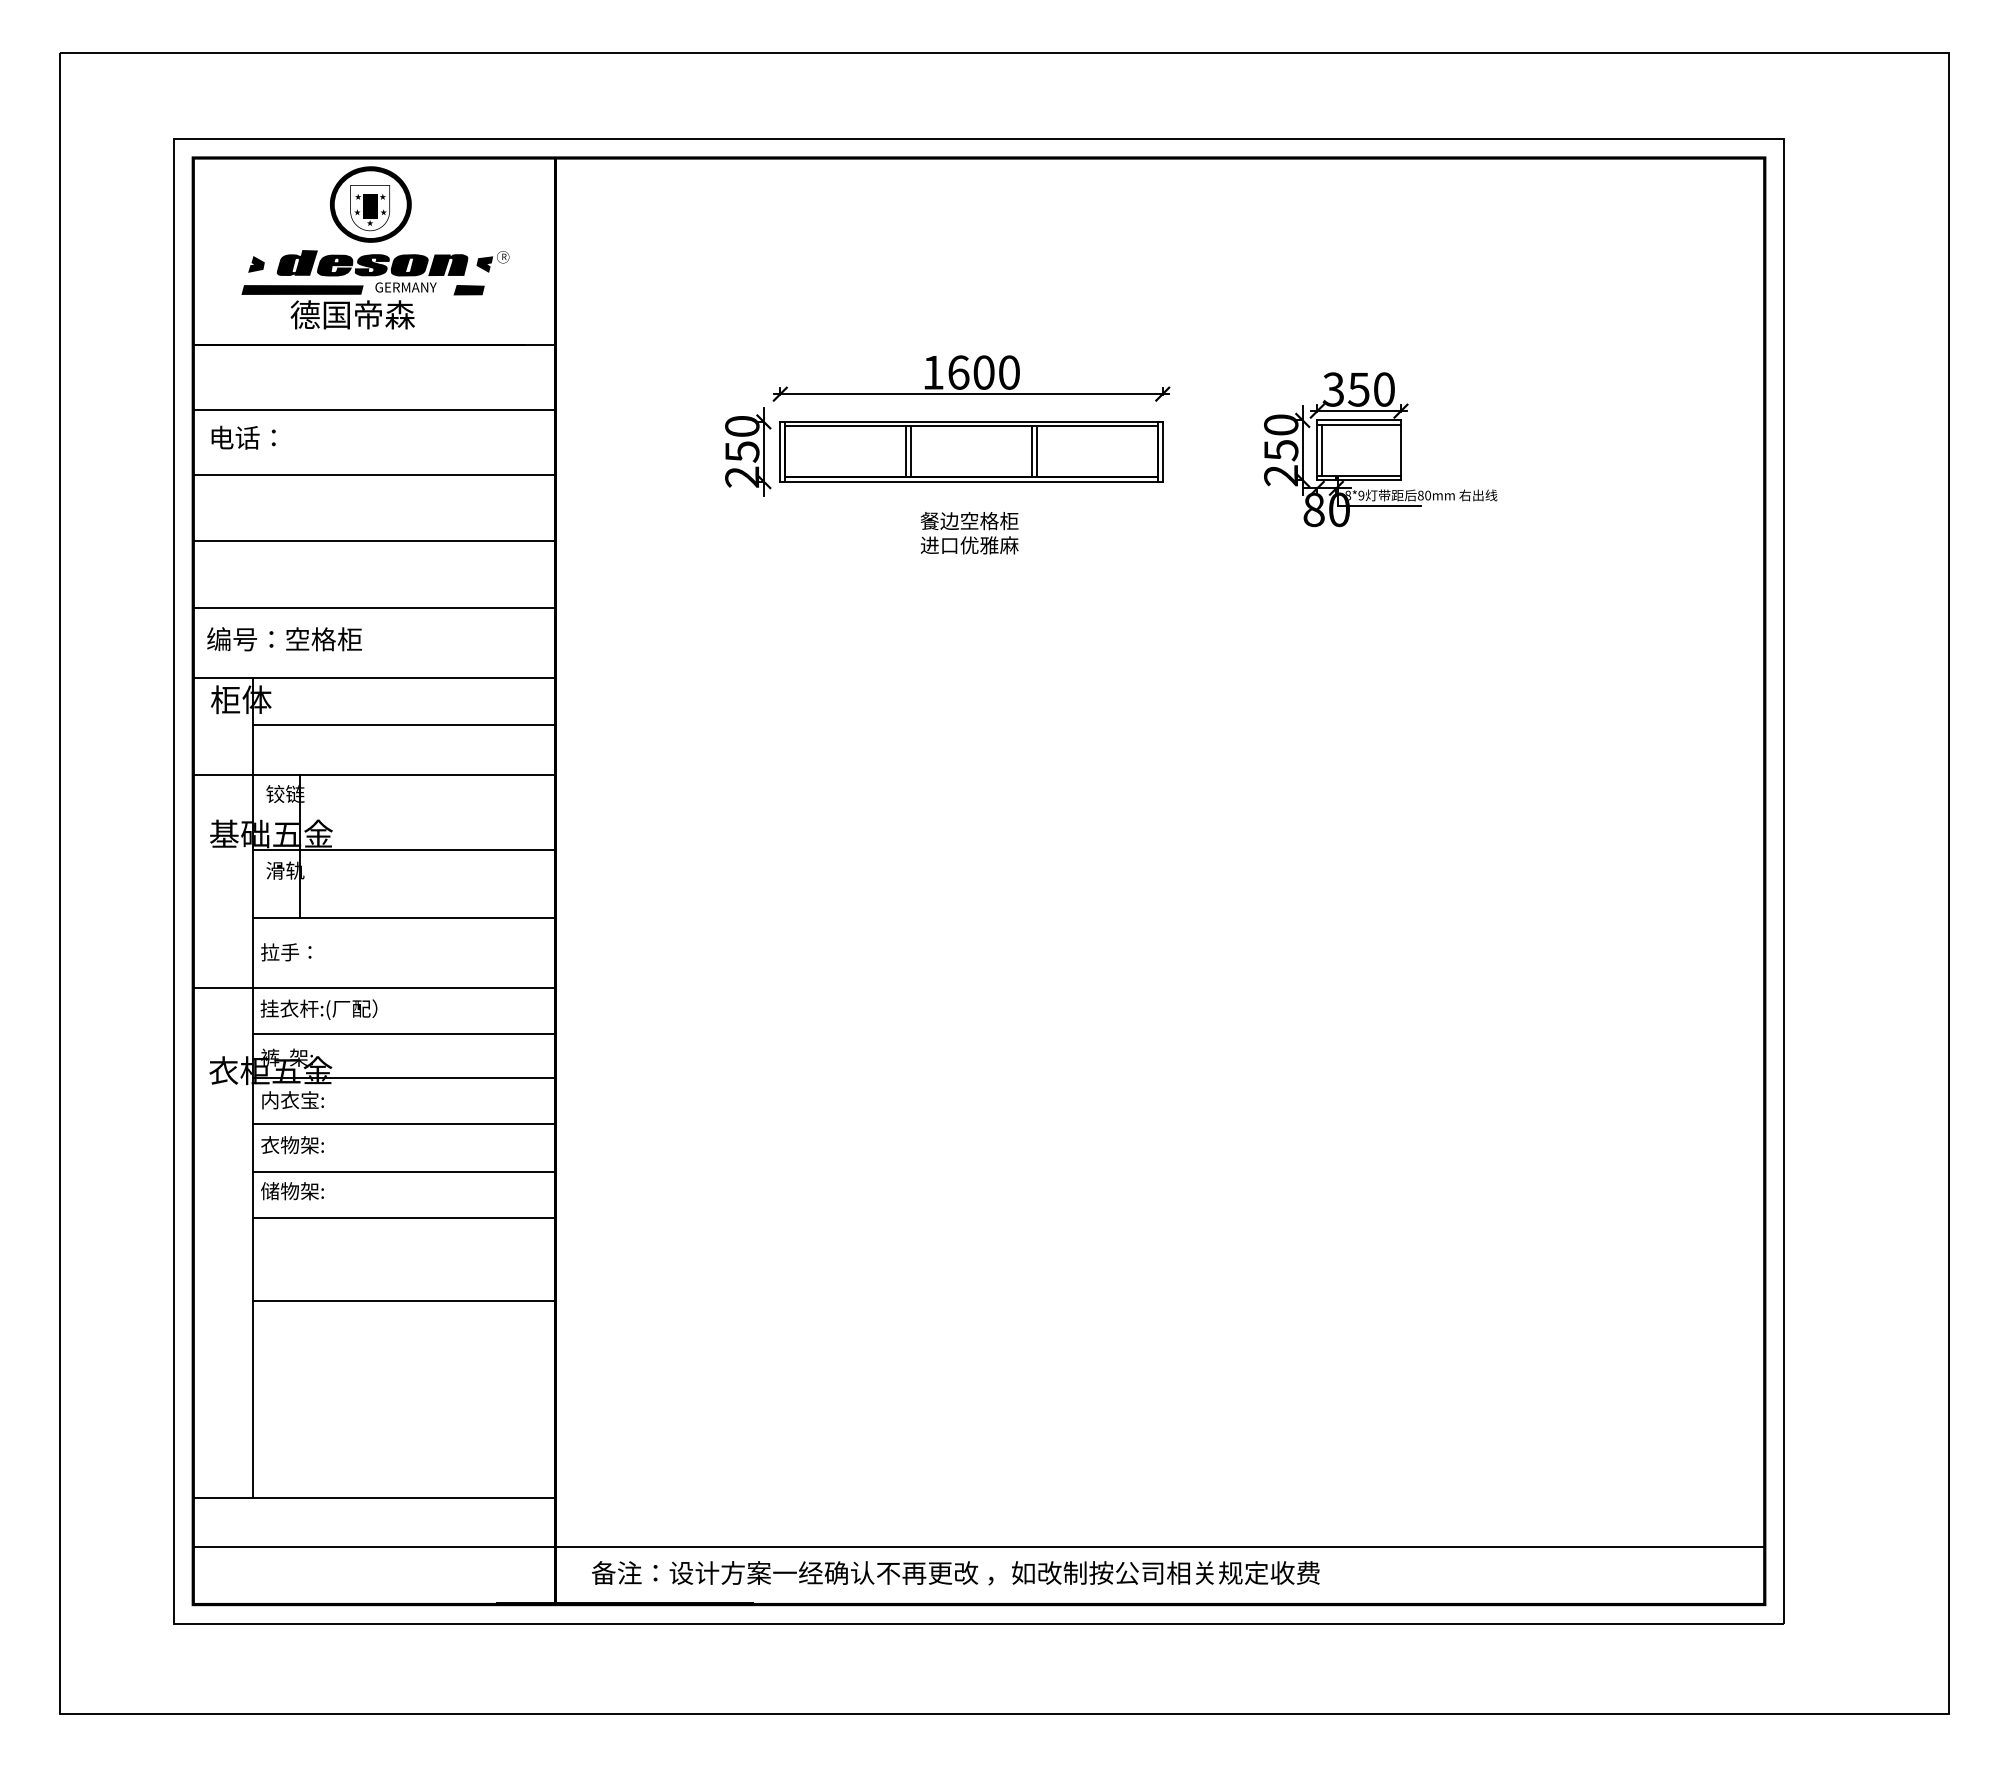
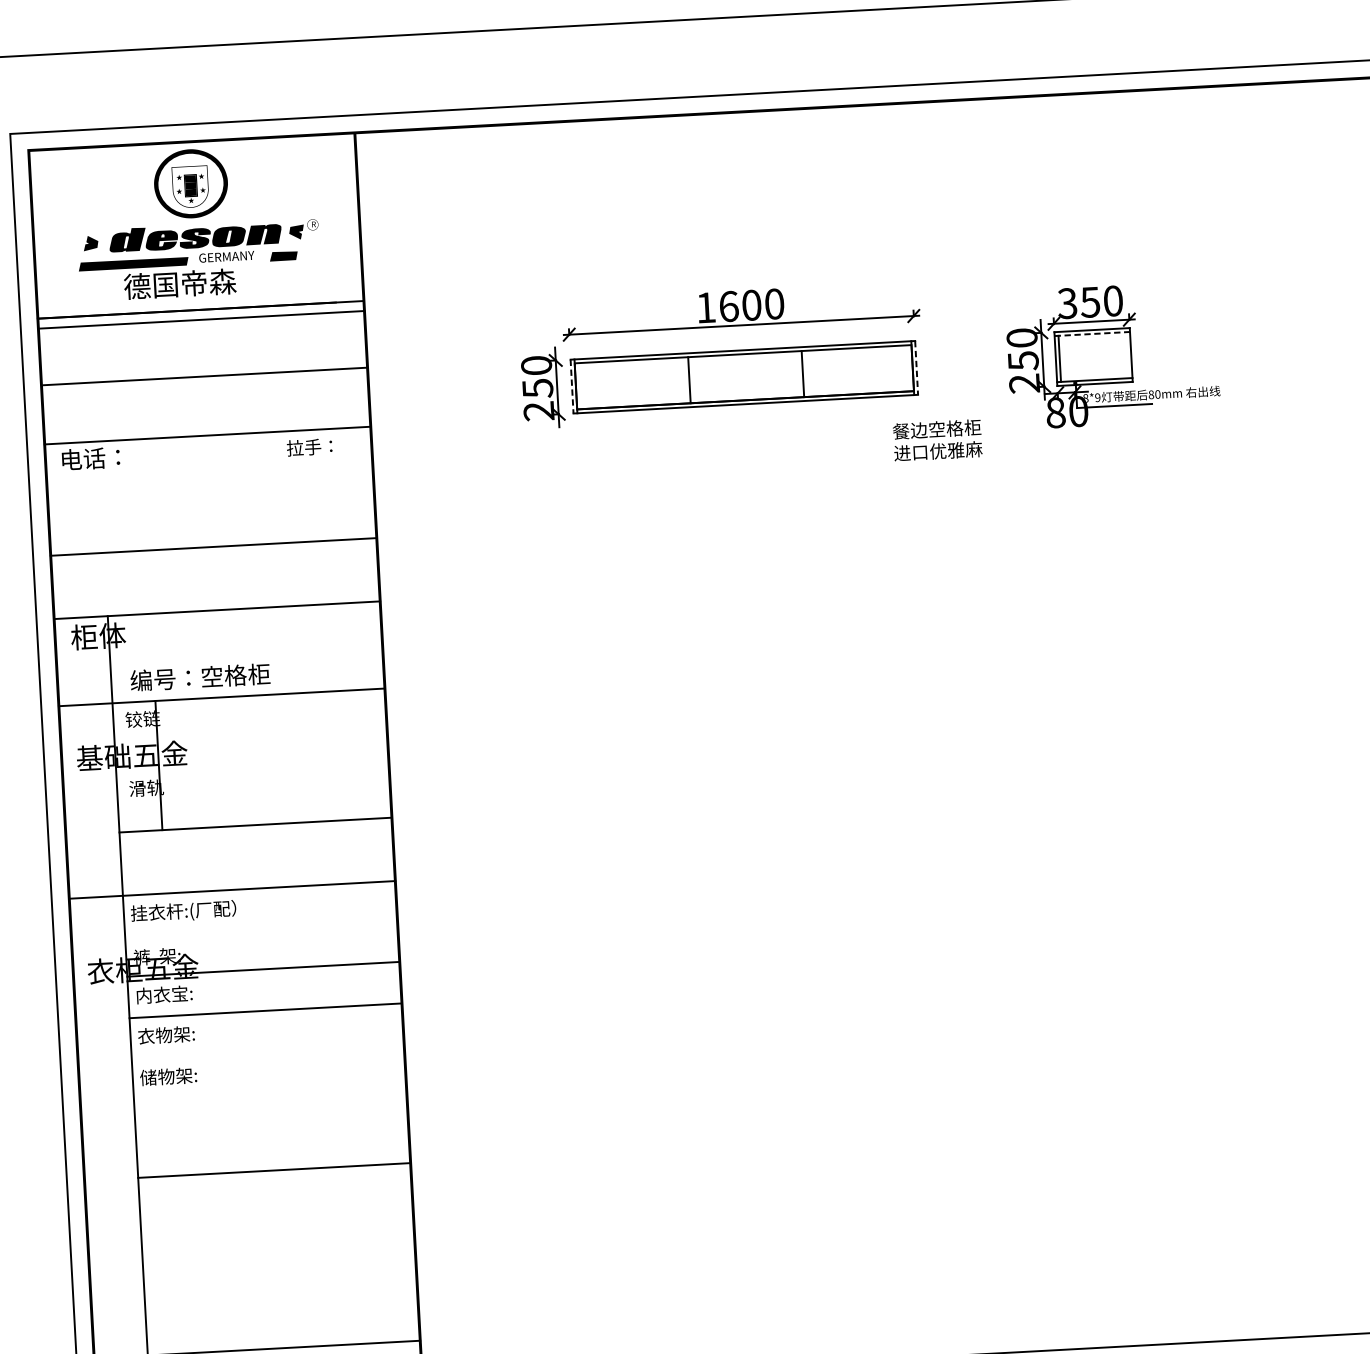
line: (374, 409) -> (201, 319), moved
line: (1359, 424) -> (1092, 333), solid -> dashed
text: (243, 437) -> (90, 458), moved
line: (780, 451) -> (572, 386), solid -> dashed
line: (906, 451) -> (685, 380), removed
line: (1032, 451) -> (799, 374), removed
line: (1162, 451) -> (916, 367), solid -> dashed
line: (375, 474) -> (205, 376), moved
text: (969, 533) -> (937, 440), moved
line: (374, 541) -> (207, 435), moved
text: (284, 639) -> (200, 677), moved
line: (403, 724) -> (245, 650), removed
line: (403, 850) -> (251, 764), removed
text: (286, 952) -> (309, 447), moved
line: (403, 1034) -> (260, 930), removed
line: (403, 1171) -> (267, 1053), removed
line: (403, 1218) -> (269, 1095), removed

